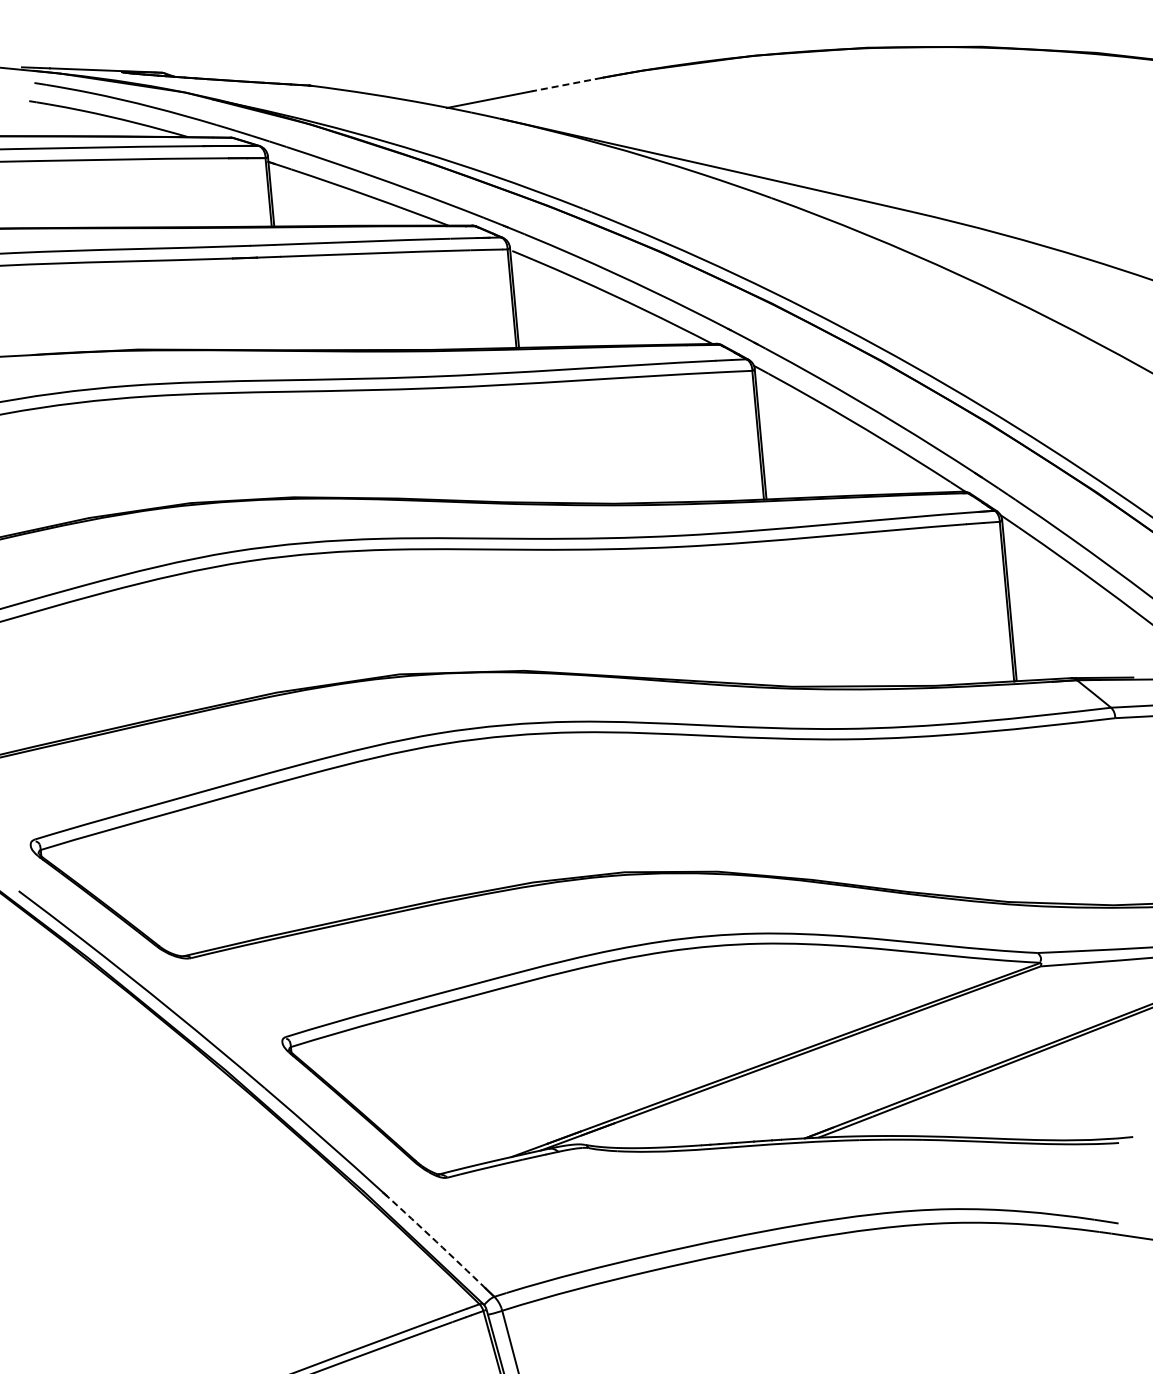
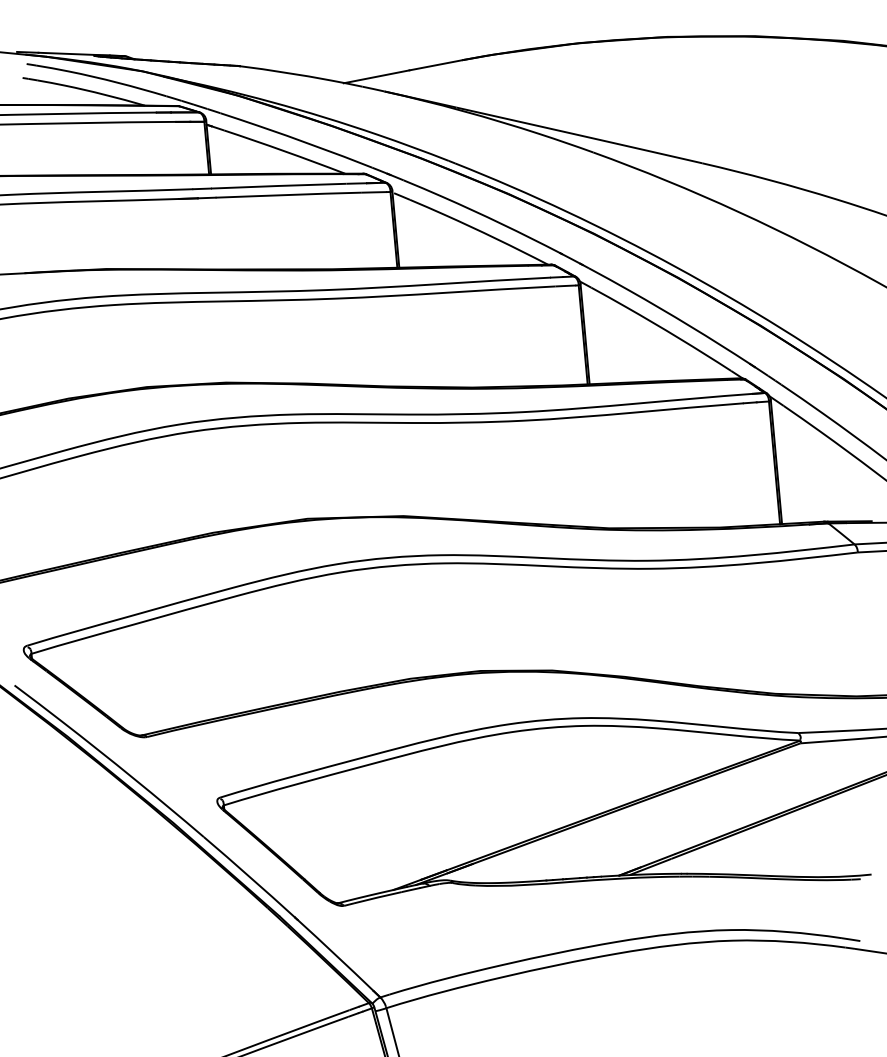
line: (566, 84) -> (435, 65), dashed -> solid
arc: (436, 1241) -> (335, 954), dashed -> solid

